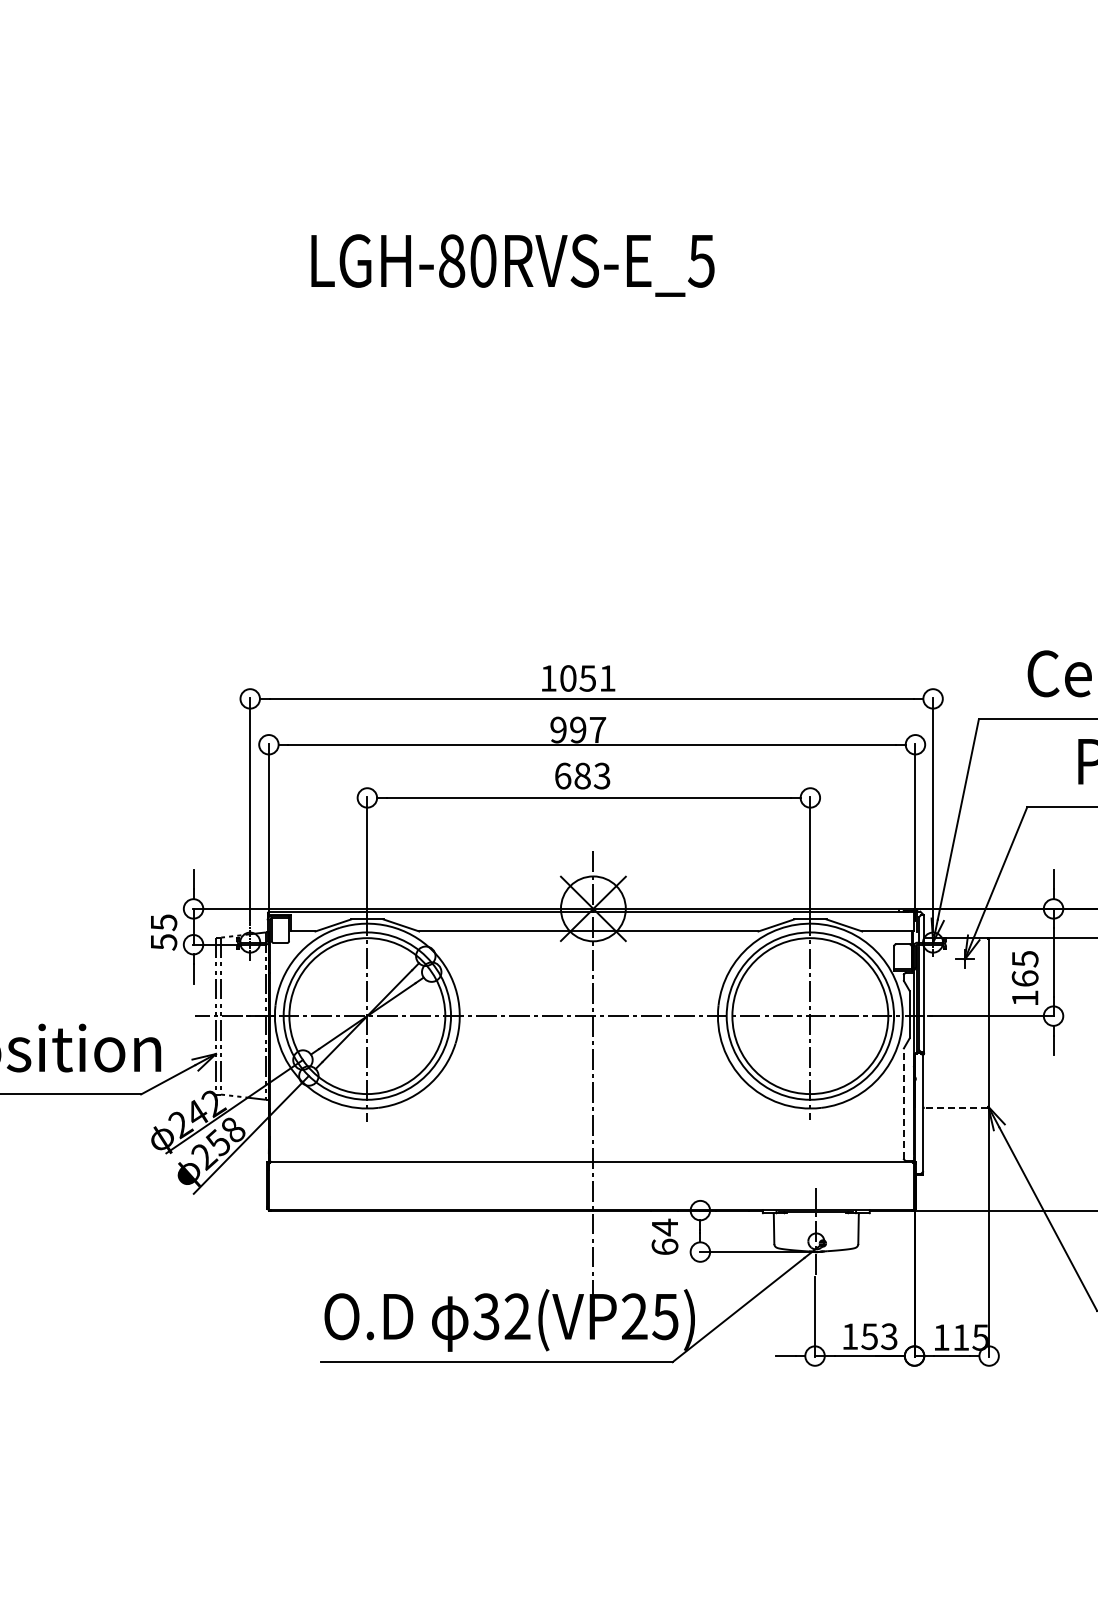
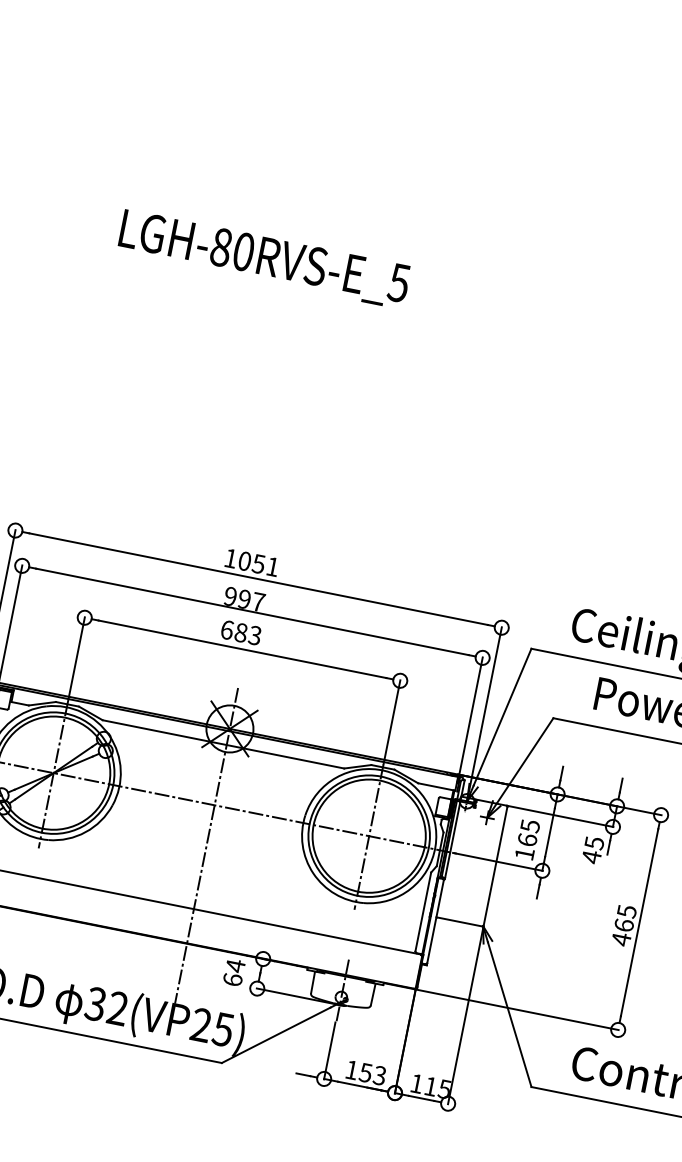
line: (903, 1103) -> (423, 911), dashed -> solid
line: (955, 1107) -> (459, 921), dashed -> solid

